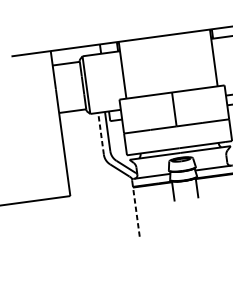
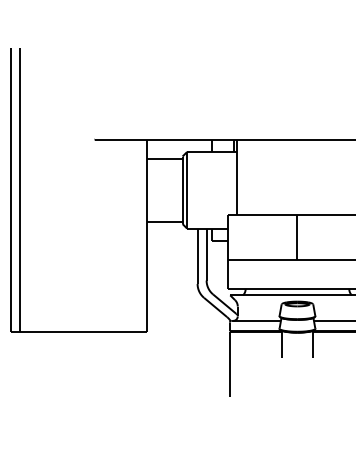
line: (101, 133) -> (197, 256), dashed -> solid
line: (136, 211) -> (229, 364), dashed -> solid

